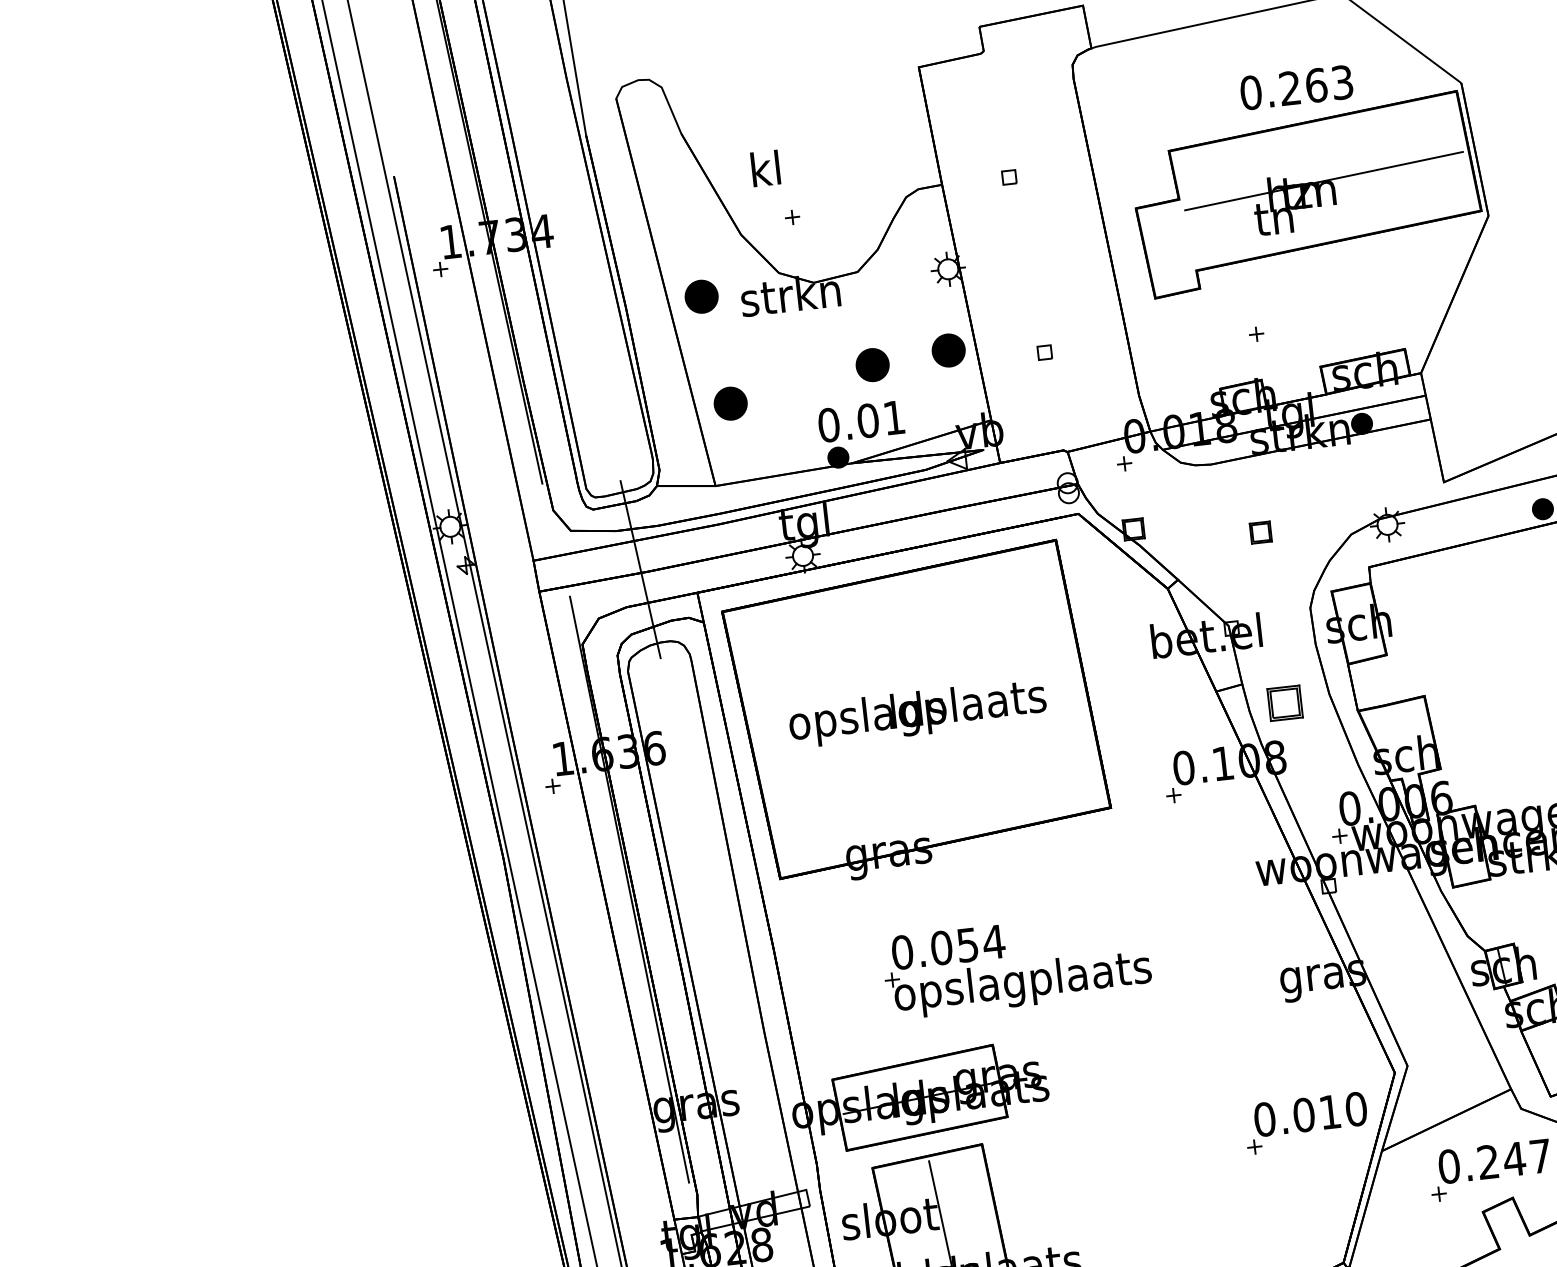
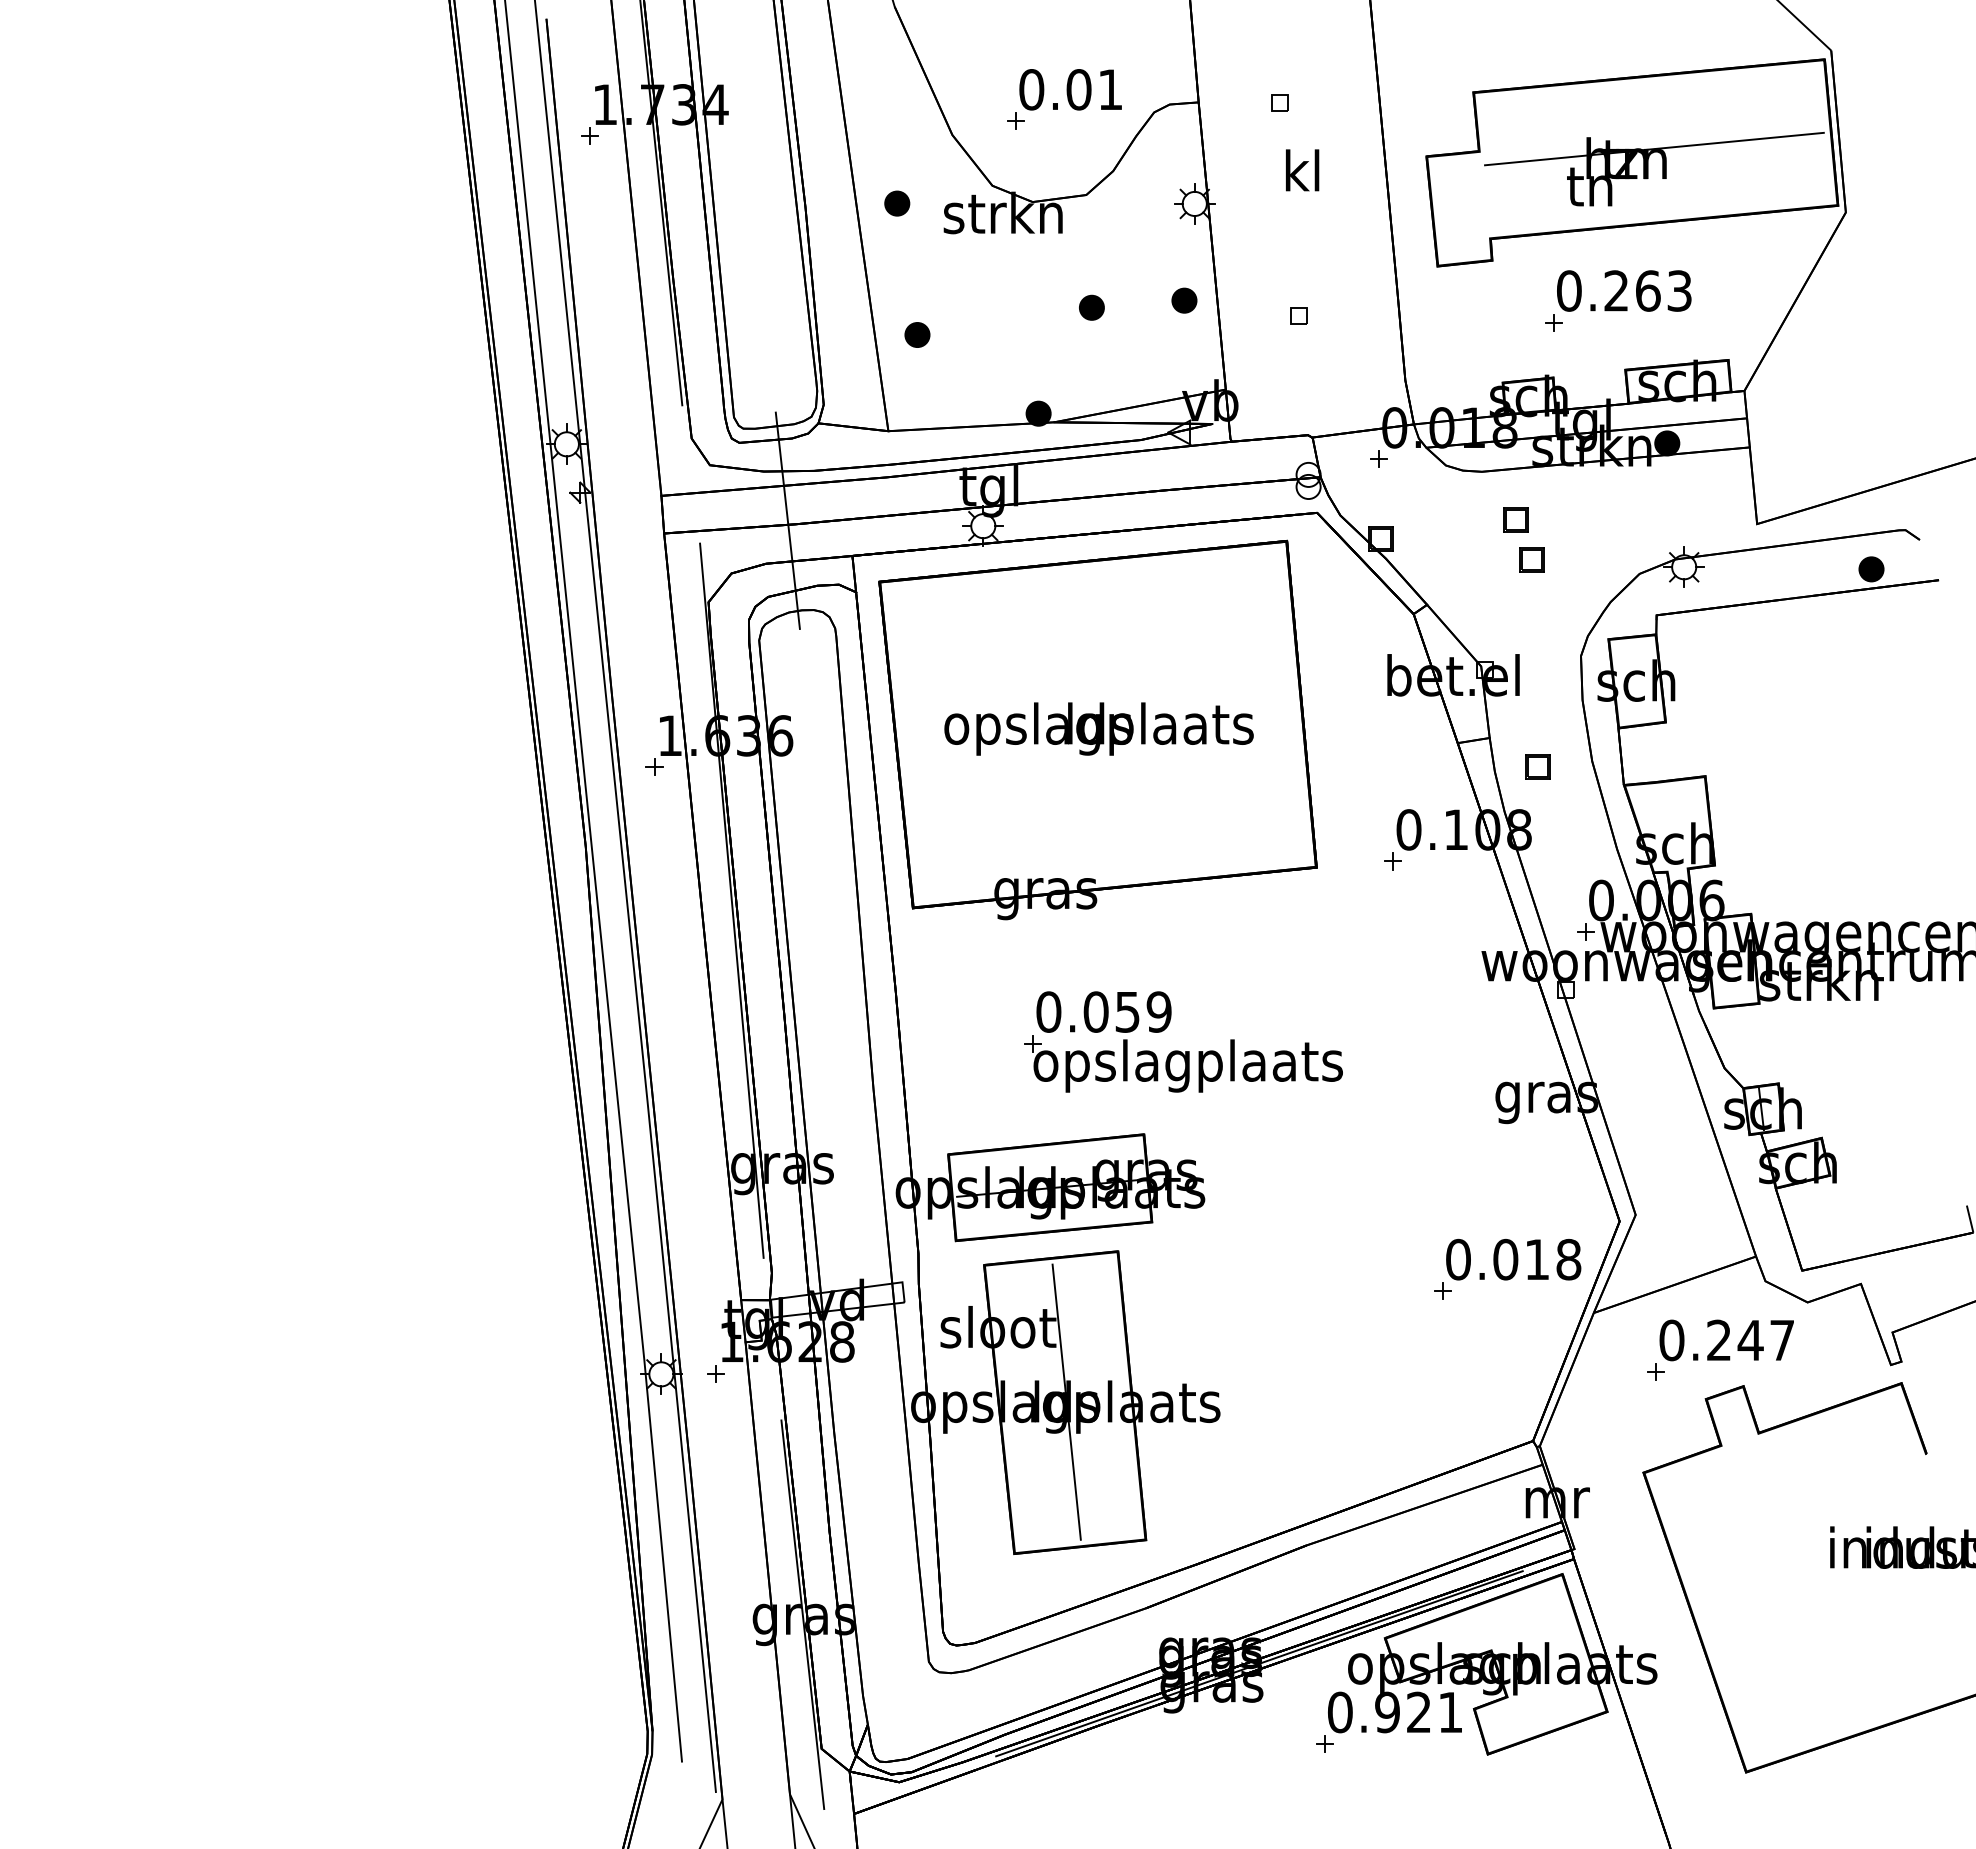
text: (1296, 87) -> (1624, 290), moved
text: (765, 168) -> (1302, 170), moved
part: (701, 296) -> (897, 203), size x0.62
part: (948, 350) -> (1184, 300), size x0.62
part: (872, 364) -> (1091, 307), size x0.62
part: (730, 403) -> (917, 334), size x0.62
text: (861, 421) -> (1070, 89), moved
part: (1243, 500) -> (1515, 519), added
part: (1284, 703) -> (1537, 766), size x0.62
text: (994, 941) -> (1159, 1011), 0.054 -> 0.059
text: (1356, 1109) -> (1568, 1259), 0.010 -> 0.018

